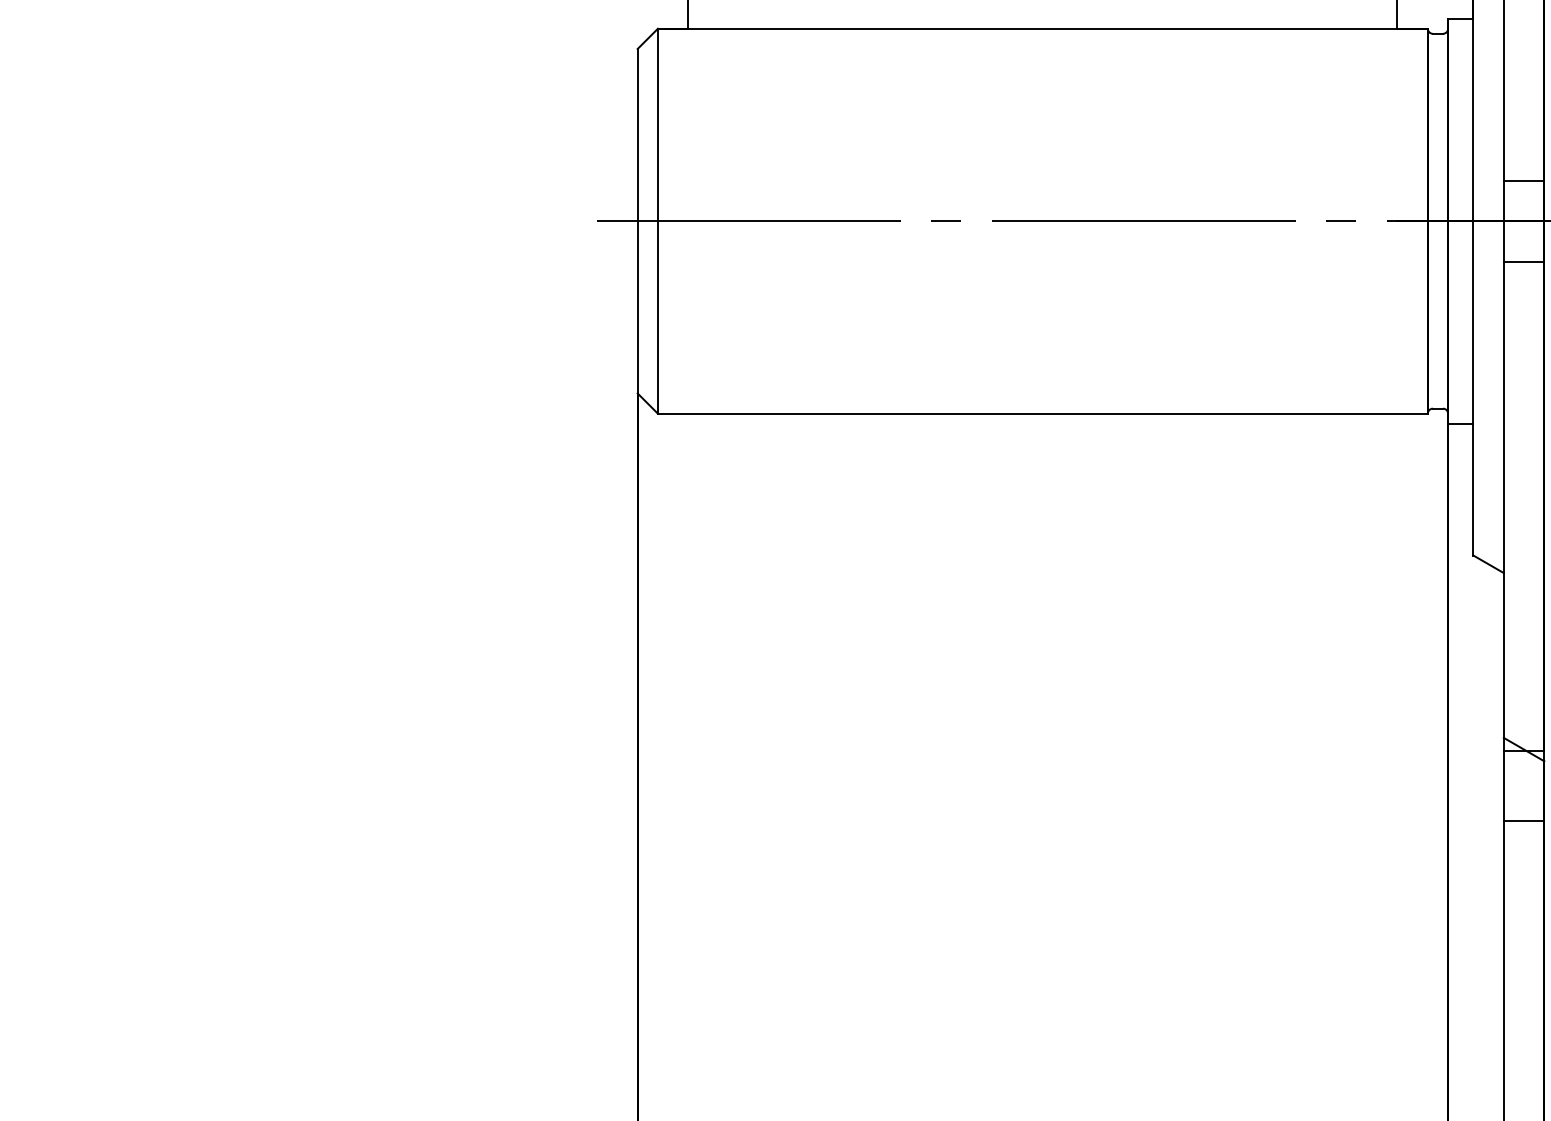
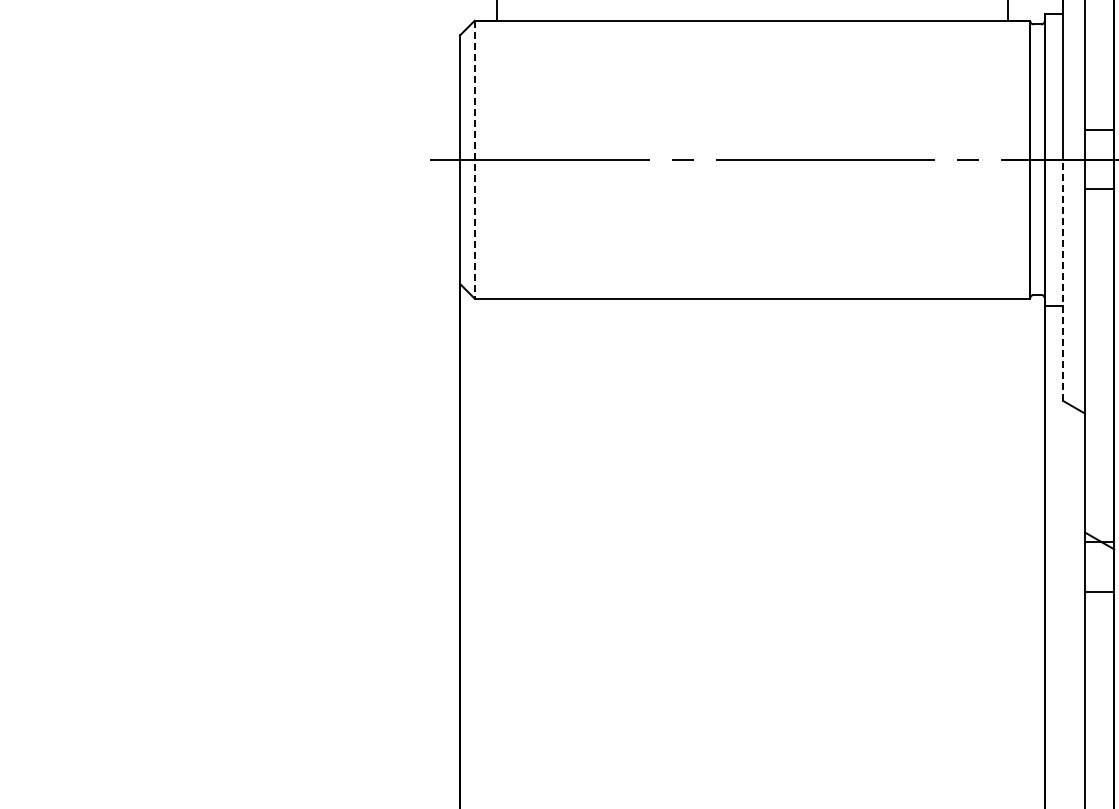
line: (657, 220) -> (474, 159), solid -> dashed
line: (1473, 388) -> (1063, 280), solid -> dashed

